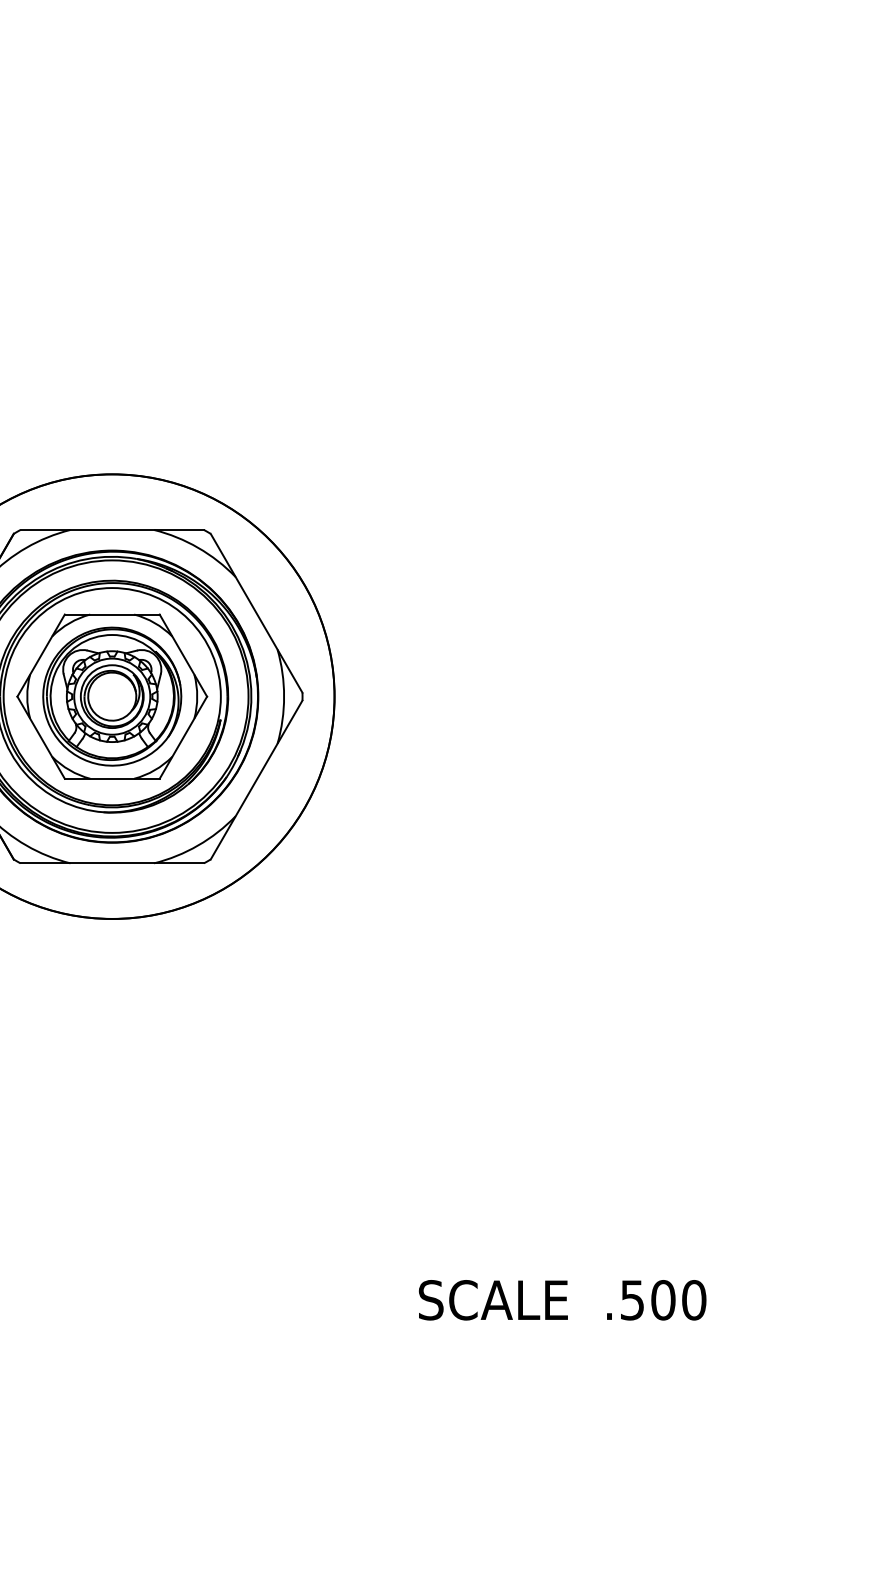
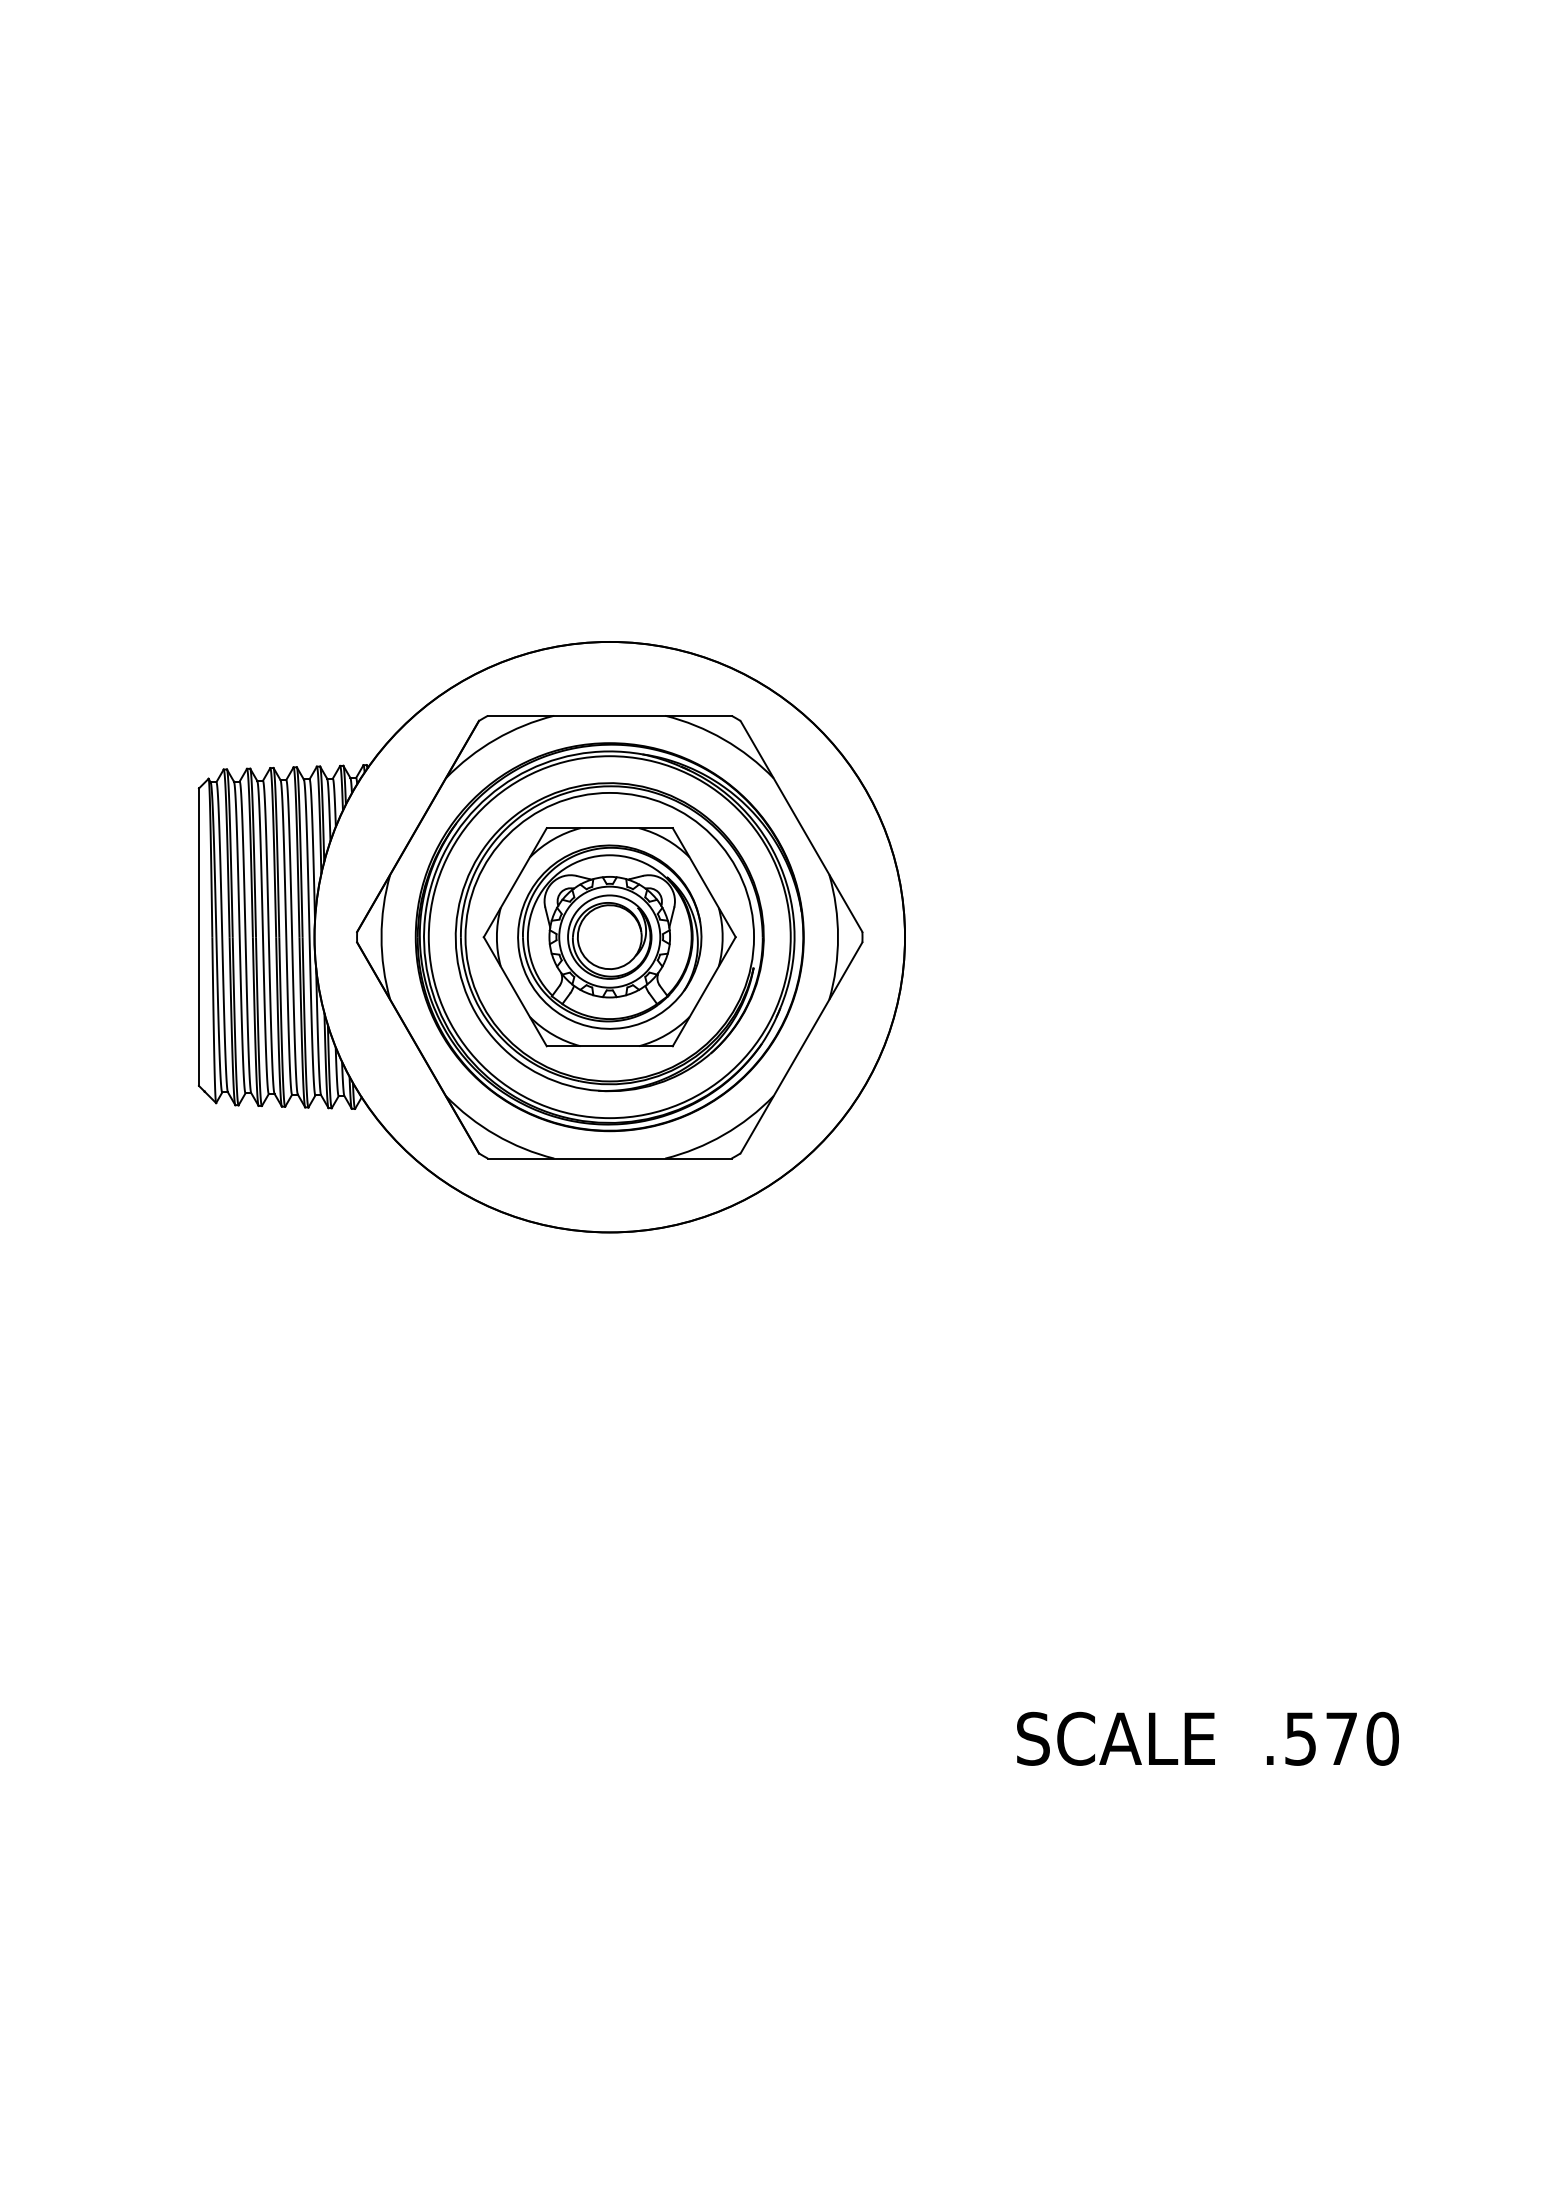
text: (663, 1299) -> (1341, 1738), .500 -> .570

